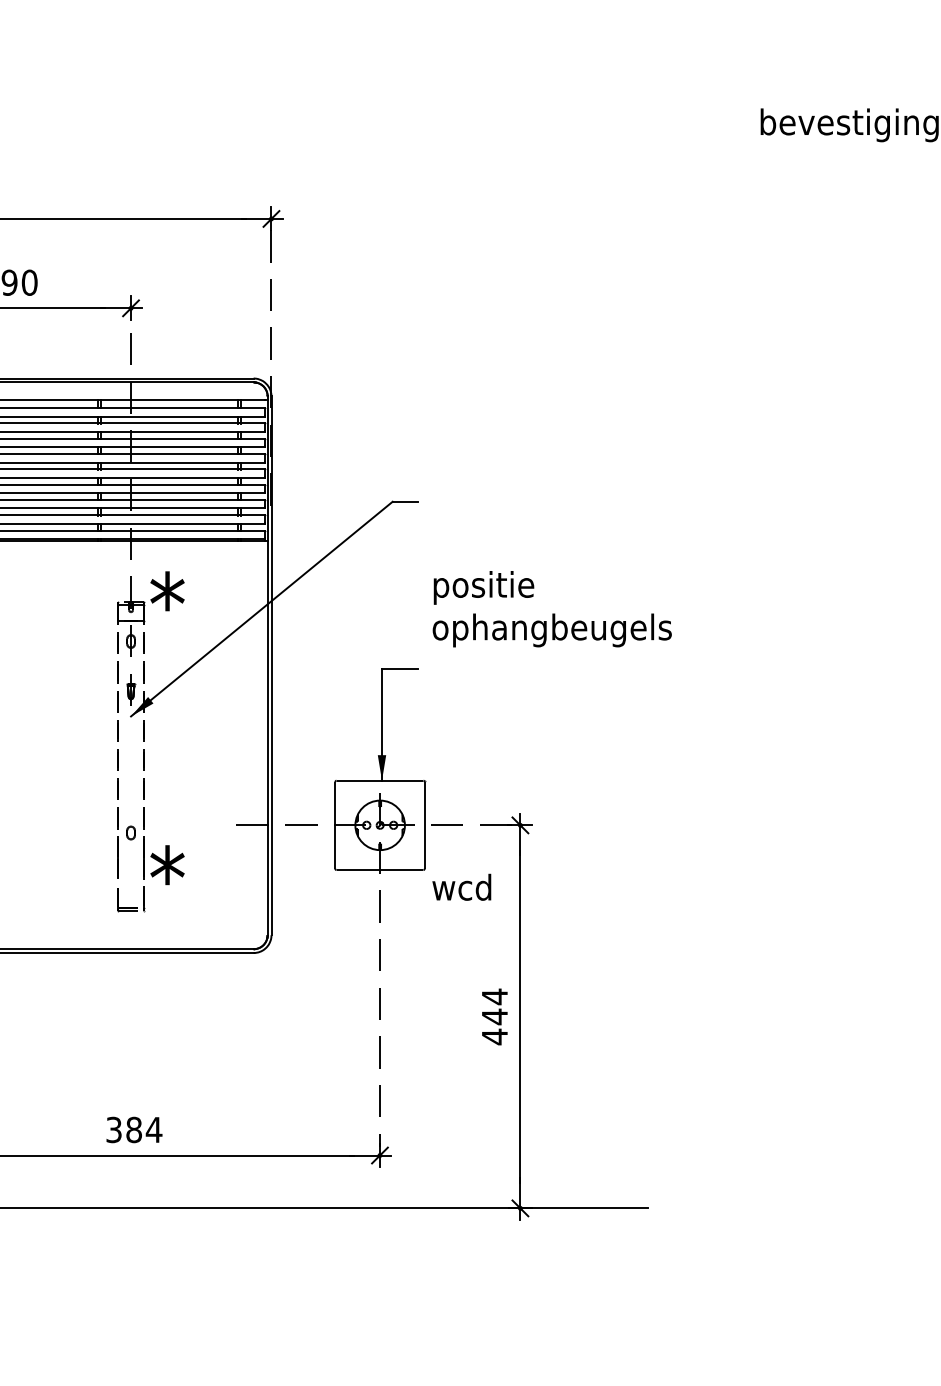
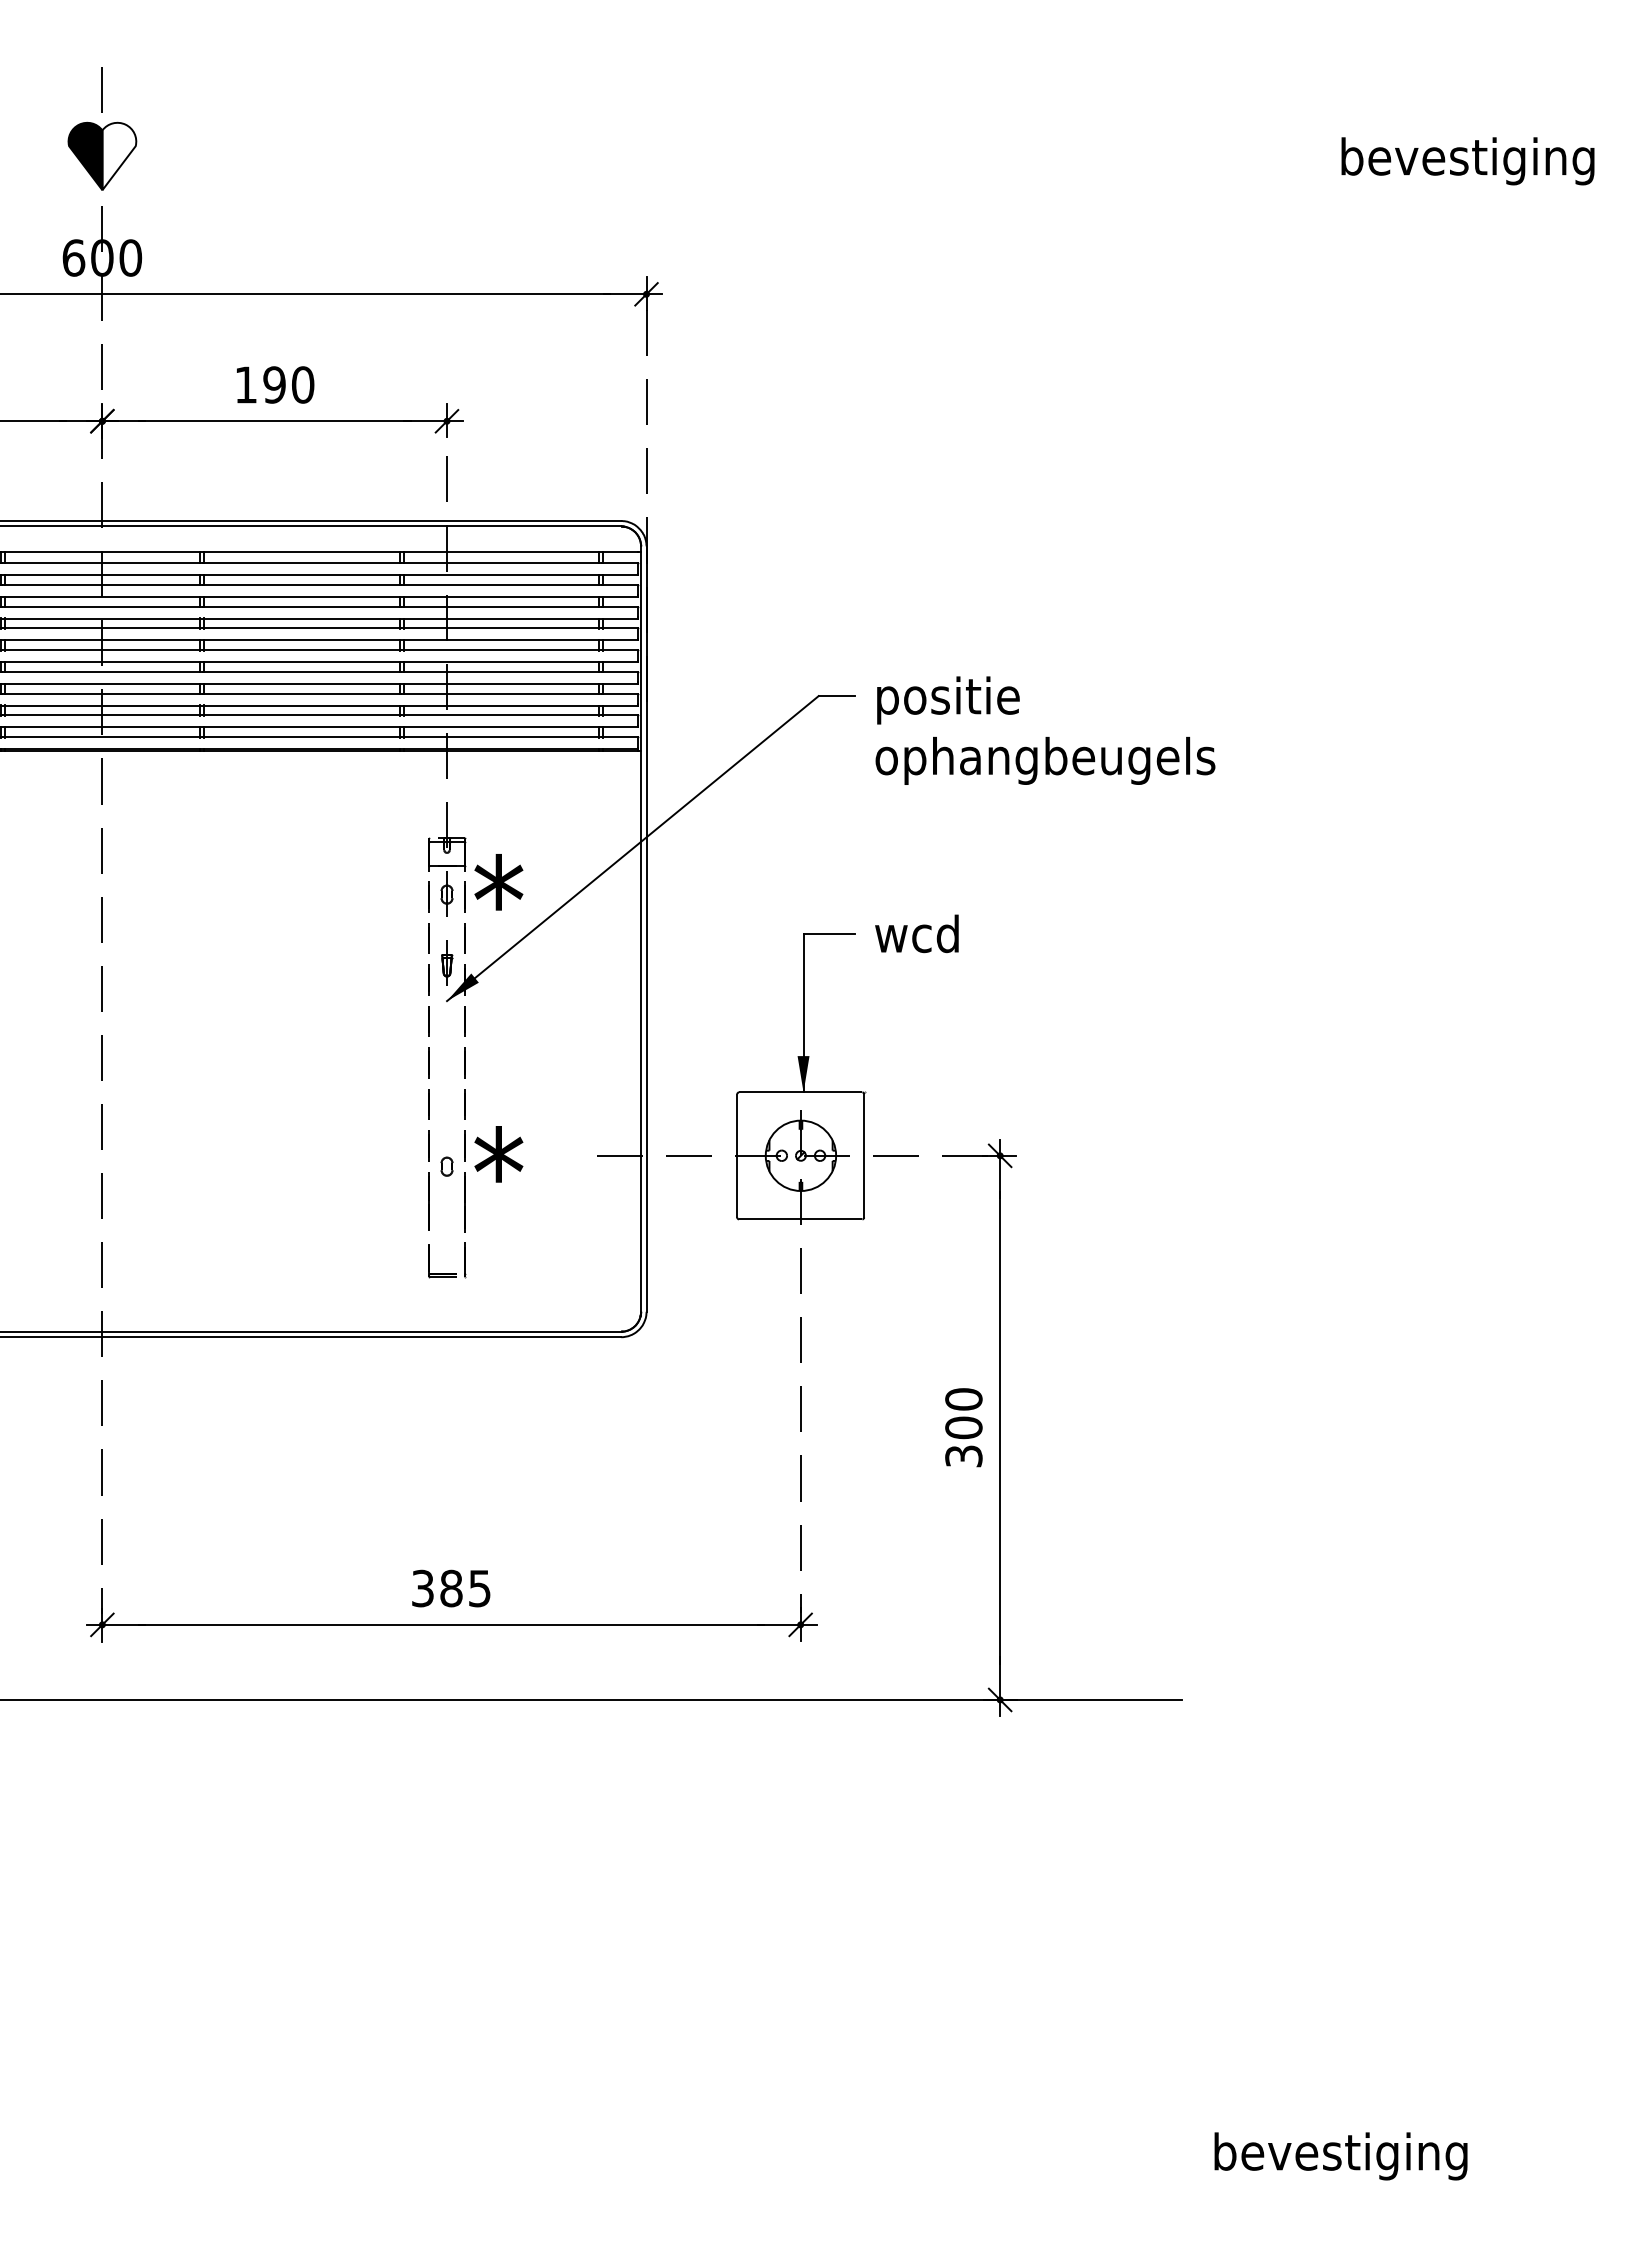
text: (167, 591) -> (498, 882), moved
text: (552, 609) -> (1045, 730), moved
text: (167, 865) -> (498, 1154), moved
text: (461, 887) -> (916, 933), moved
text: (494, 1016) -> (963, 1427), 444 -> 300
text: (153, 1129) -> (479, 1588), 384 -> 385

